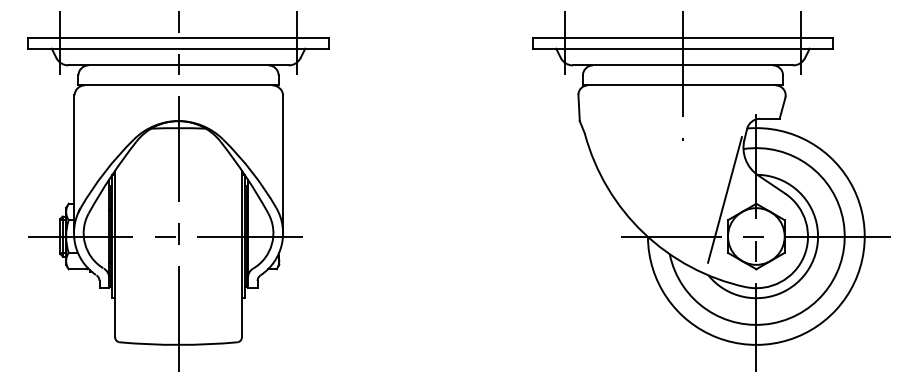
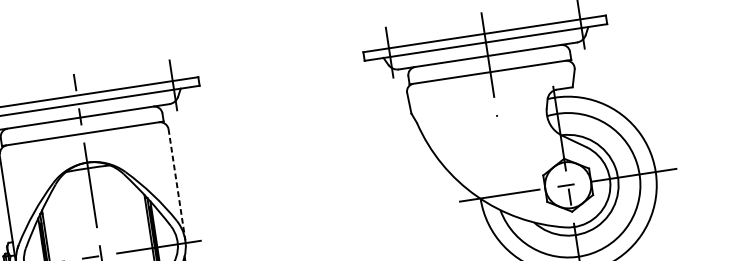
line: (283, 164) -> (177, 184), solid -> dashed
line: (724, 199) -> (537, 159), removed

